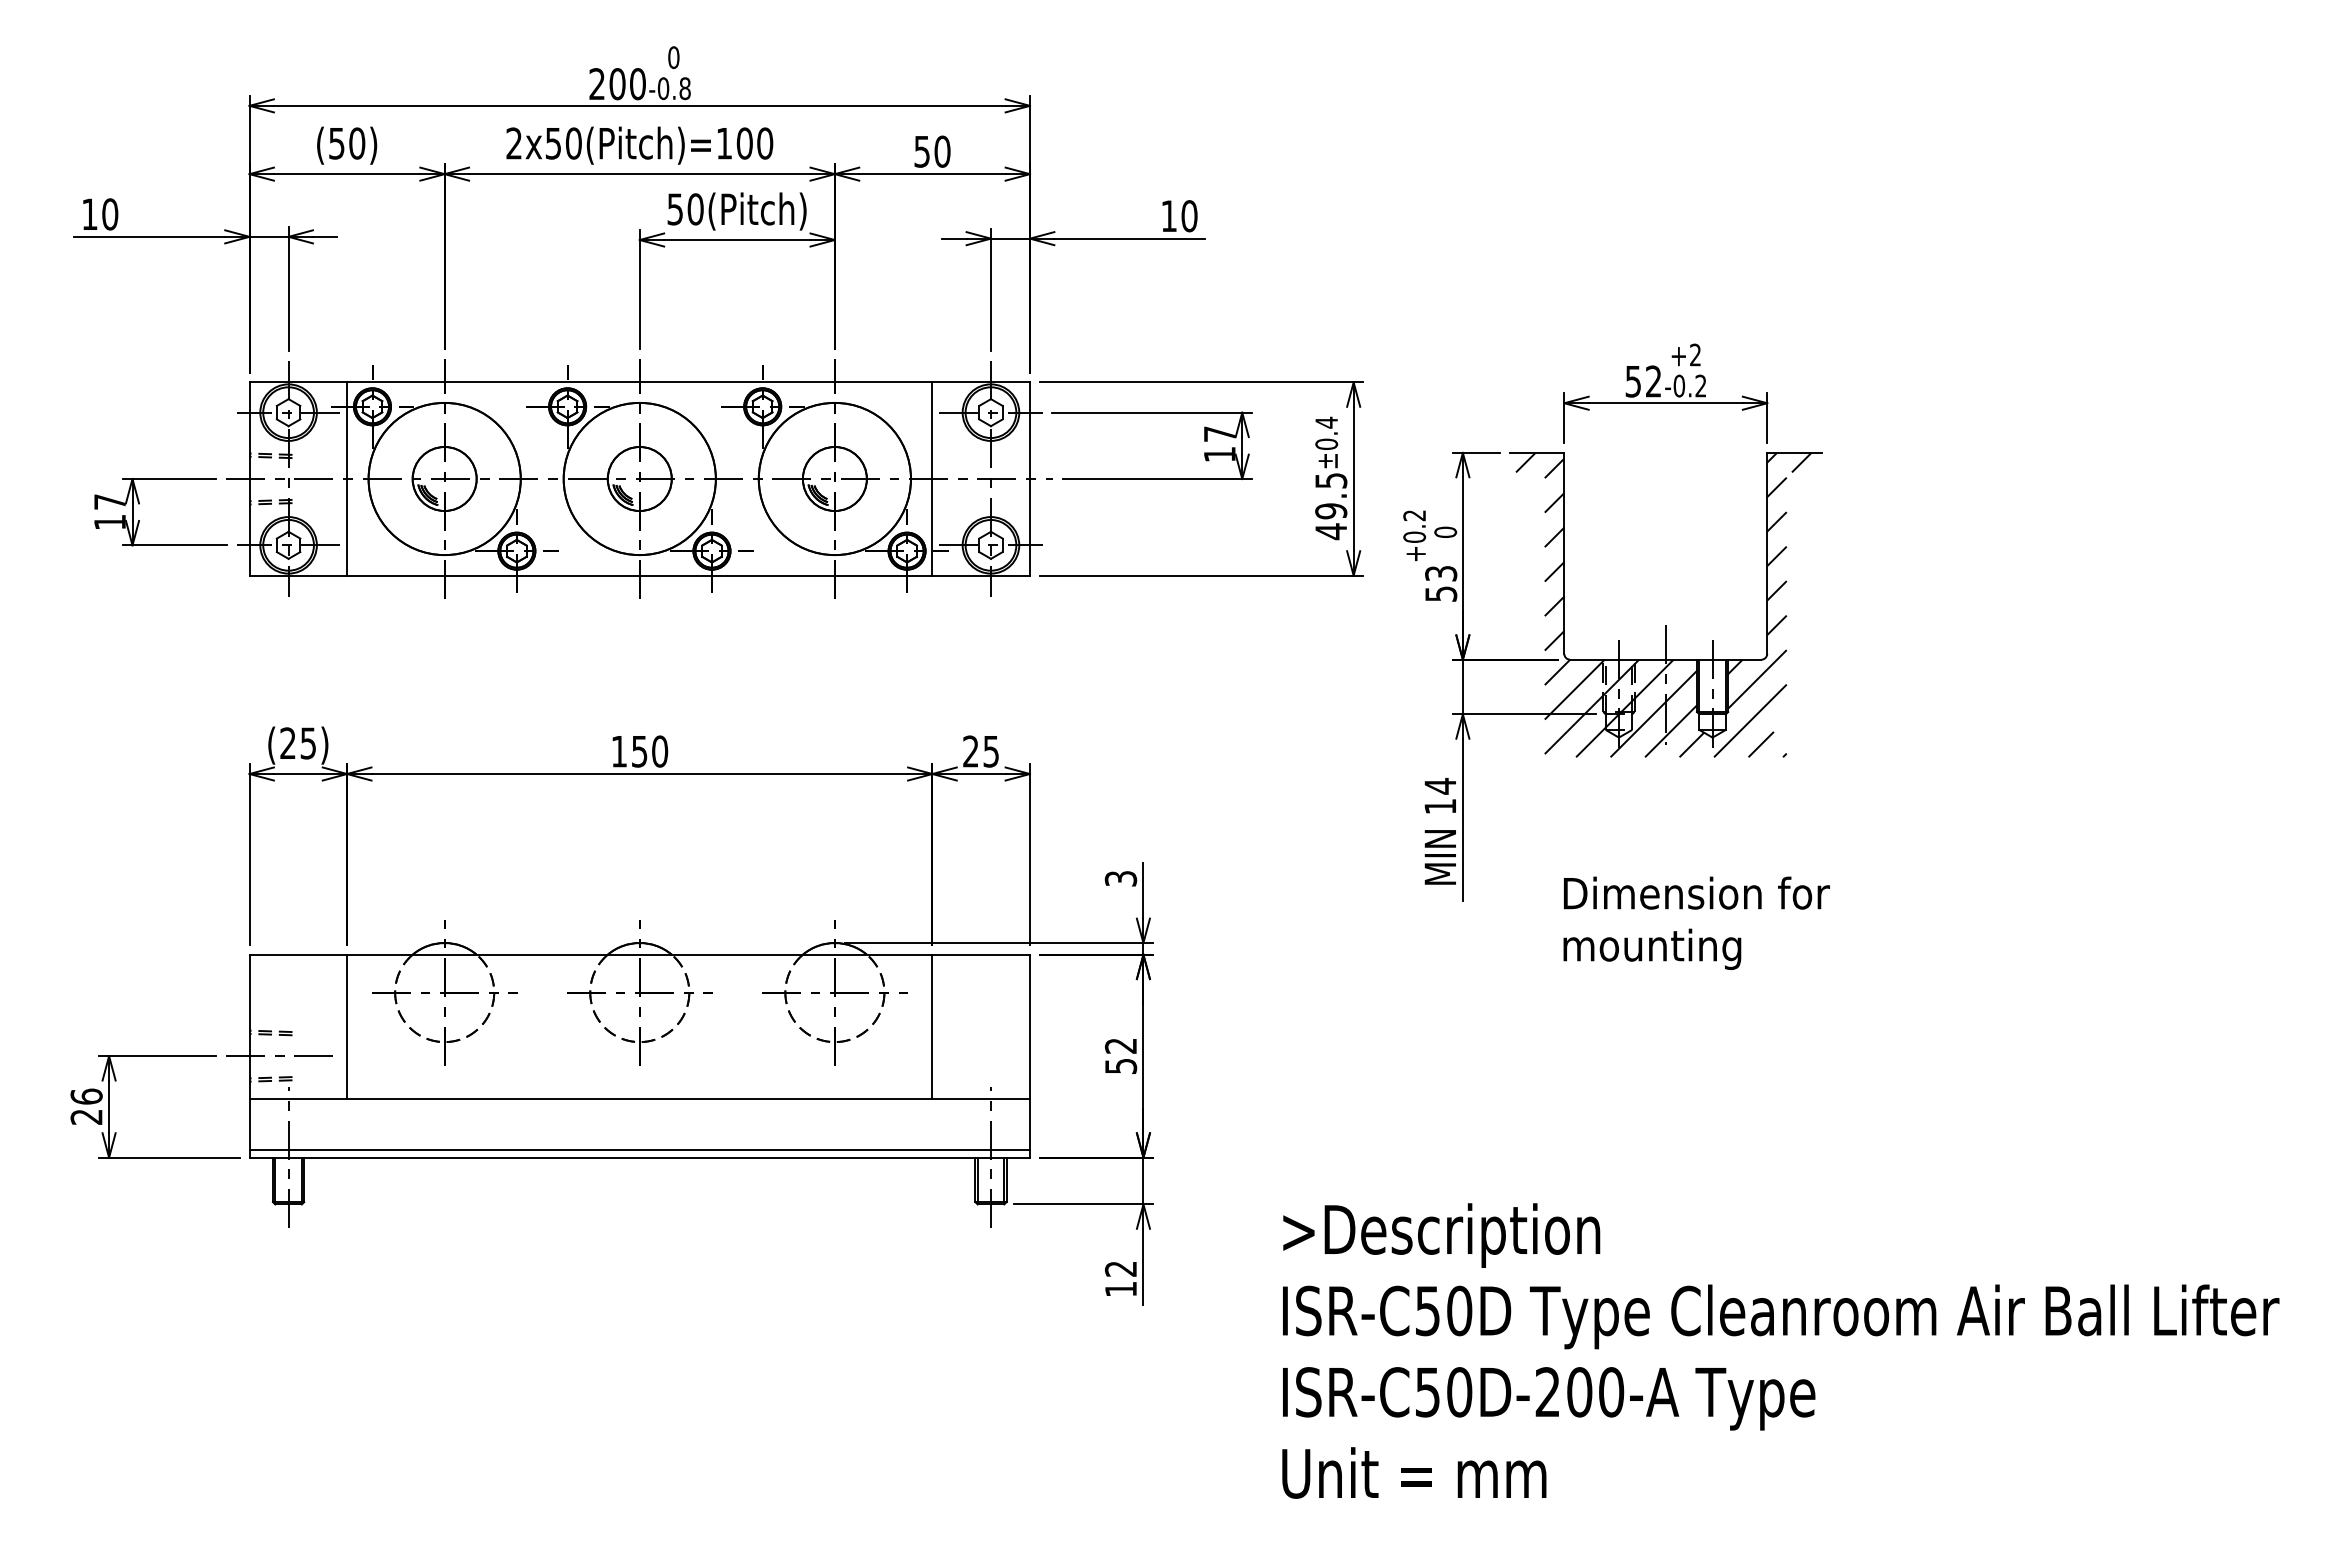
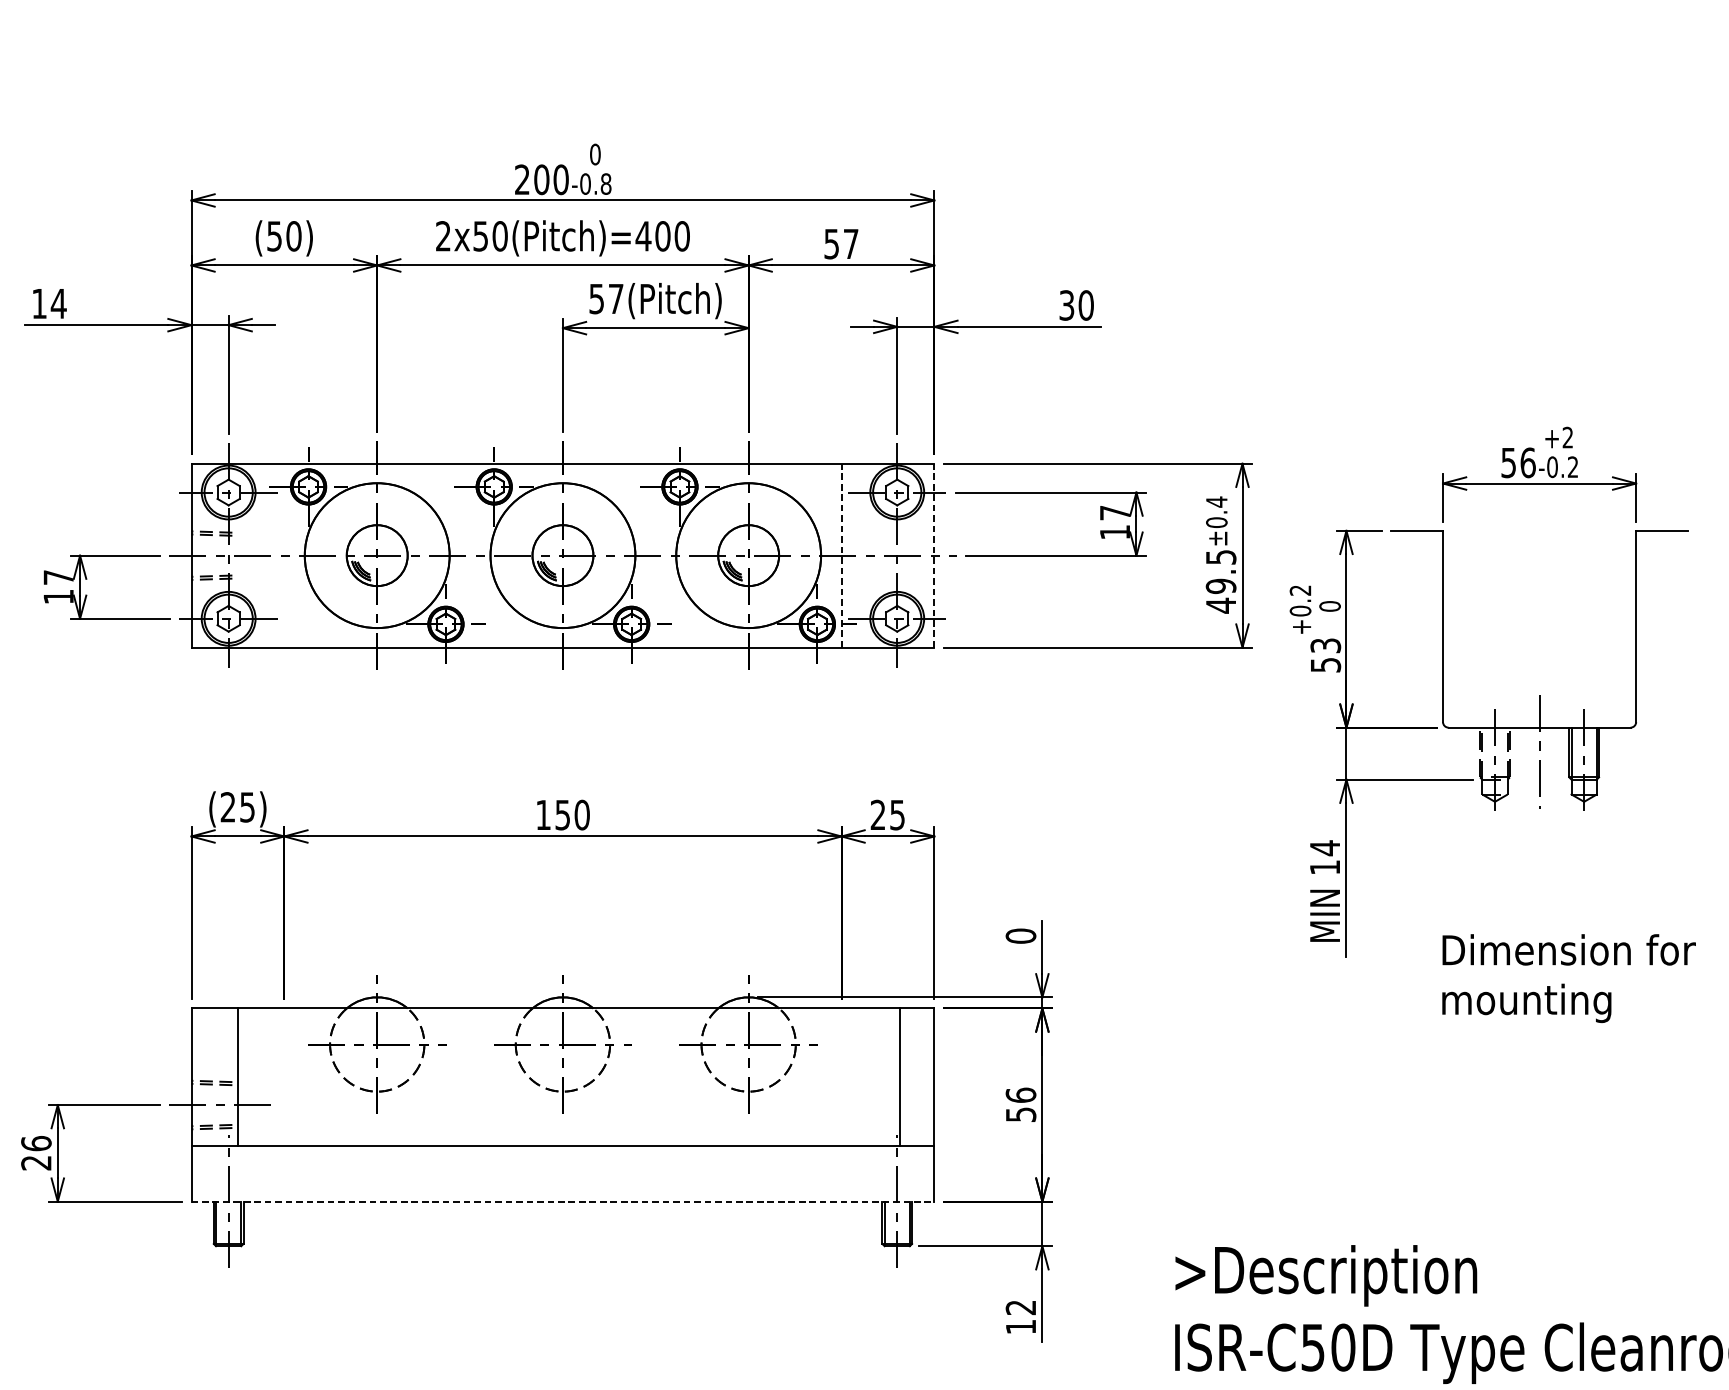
text: (724, 143) -> (643, 236), 2x50(Pitch)=100 -> 2x50(Pitch)=400
text: (942, 151) -> (851, 243), 50 -> 57
text: (695, 209) -> (615, 299), 50(Pitch) -> 57(Pitch)
text: (109, 214) -> (58, 303), 10 -> 14
text: (1168, 216) -> (1066, 305), 10 -> 30
text: (1653, 381) -> (1527, 462), 52 -> 56
line: (347, 478) -> (284, 555), removed
line: (932, 479) -> (841, 556), solid -> dashed
line: (1030, 479) -> (934, 556), solid -> dashed
hatch: (1663, 604) -> (1537, 675), removed
text: (1120, 878) -> (1020, 935), 3 -> 0
line: (347, 1026) -> (238, 1076), moved
line: (932, 1026) -> (899, 1076), moved
text: (1120, 1045) -> (1020, 1094), 52 -> 56
line: (639, 1149) -> (562, 1193), removed
line: (640, 1157) -> (563, 1201), solid -> dashed

